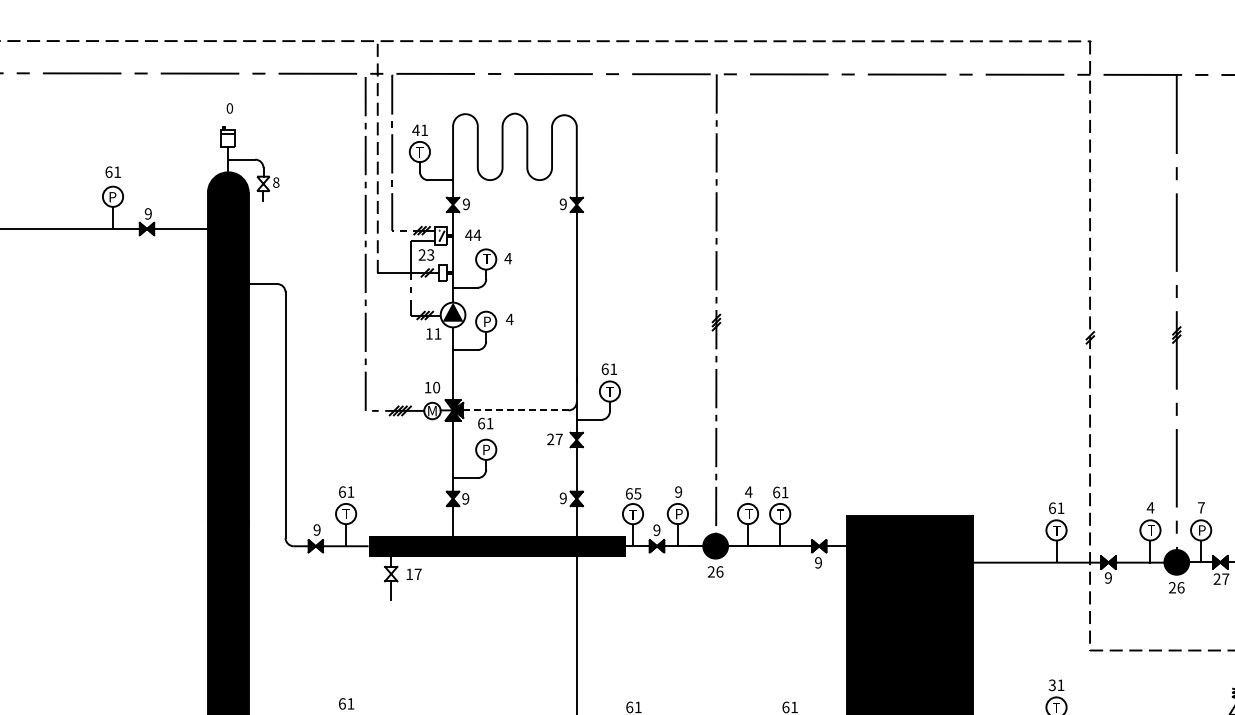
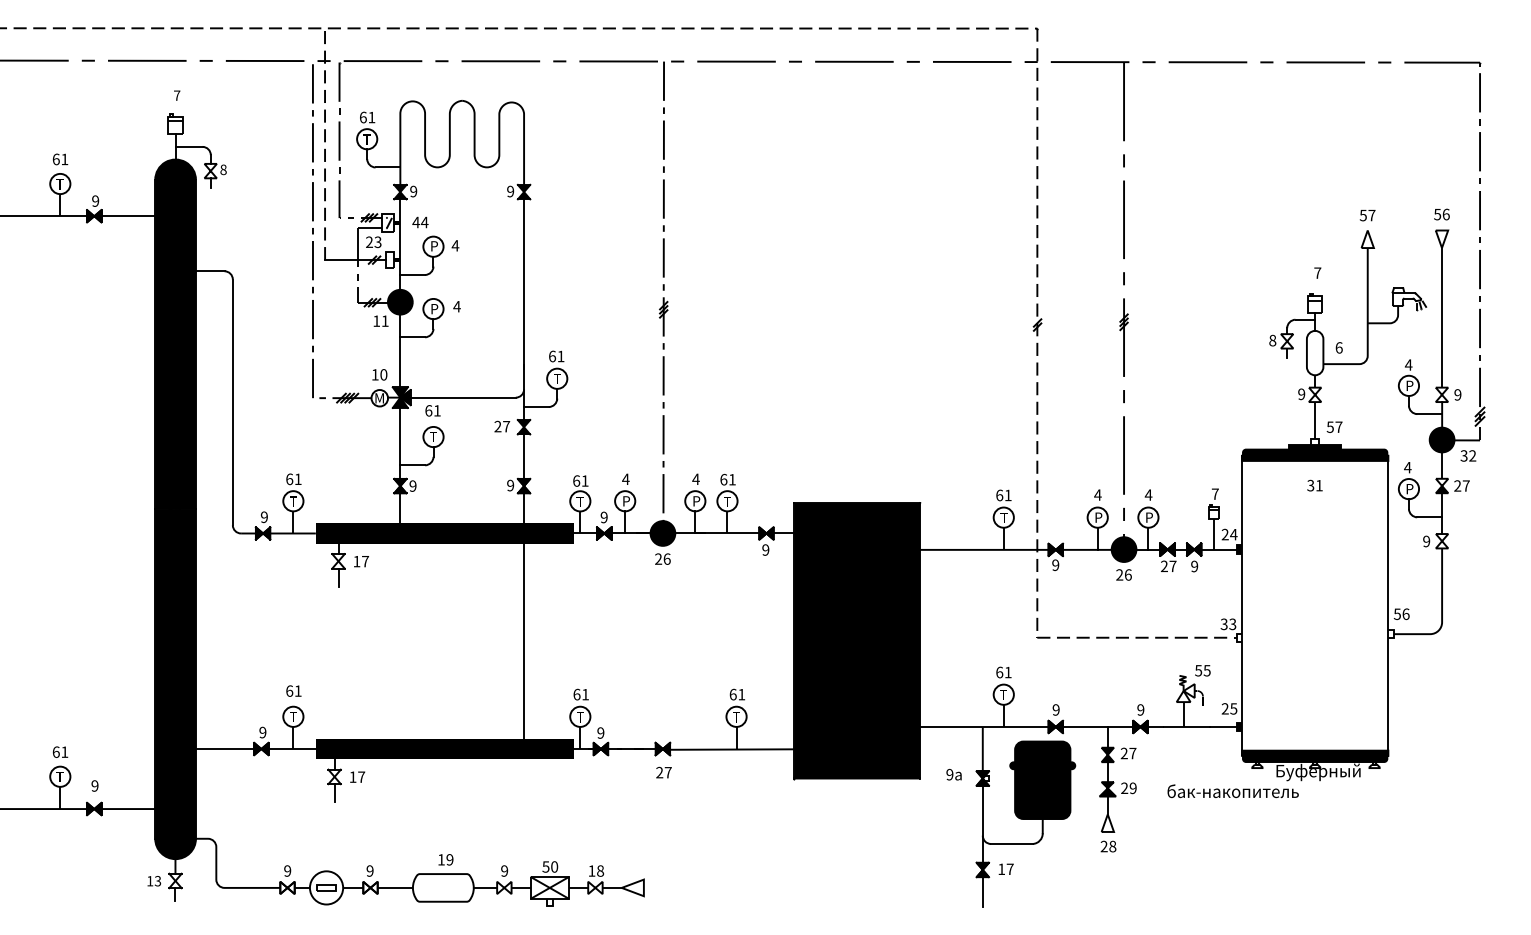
text: (230, 108) -> (177, 95), 0 -> 7
text: (416, 130) -> (363, 117), 41 -> 61
text: (112, 197) -> (59, 184), P -> Т
text: (487, 259) -> (434, 246), Т -> P
fill: (452, 314) -> (399, 301), added
line: (516, 410) -> (463, 397), dashed -> solid
text: (486, 450) -> (433, 437), P -> Т
text: (678, 492) -> (625, 479), 9 -> 4
text: (637, 493) -> (584, 480), 65 -> 61
text: (1201, 507) -> (1148, 494), 7 -> 4
text: (749, 514) -> (696, 501), Т -> P
text: (1151, 530) -> (1098, 517), Т -> P
text: (1052, 685) -> (999, 672), 31 -> 61

